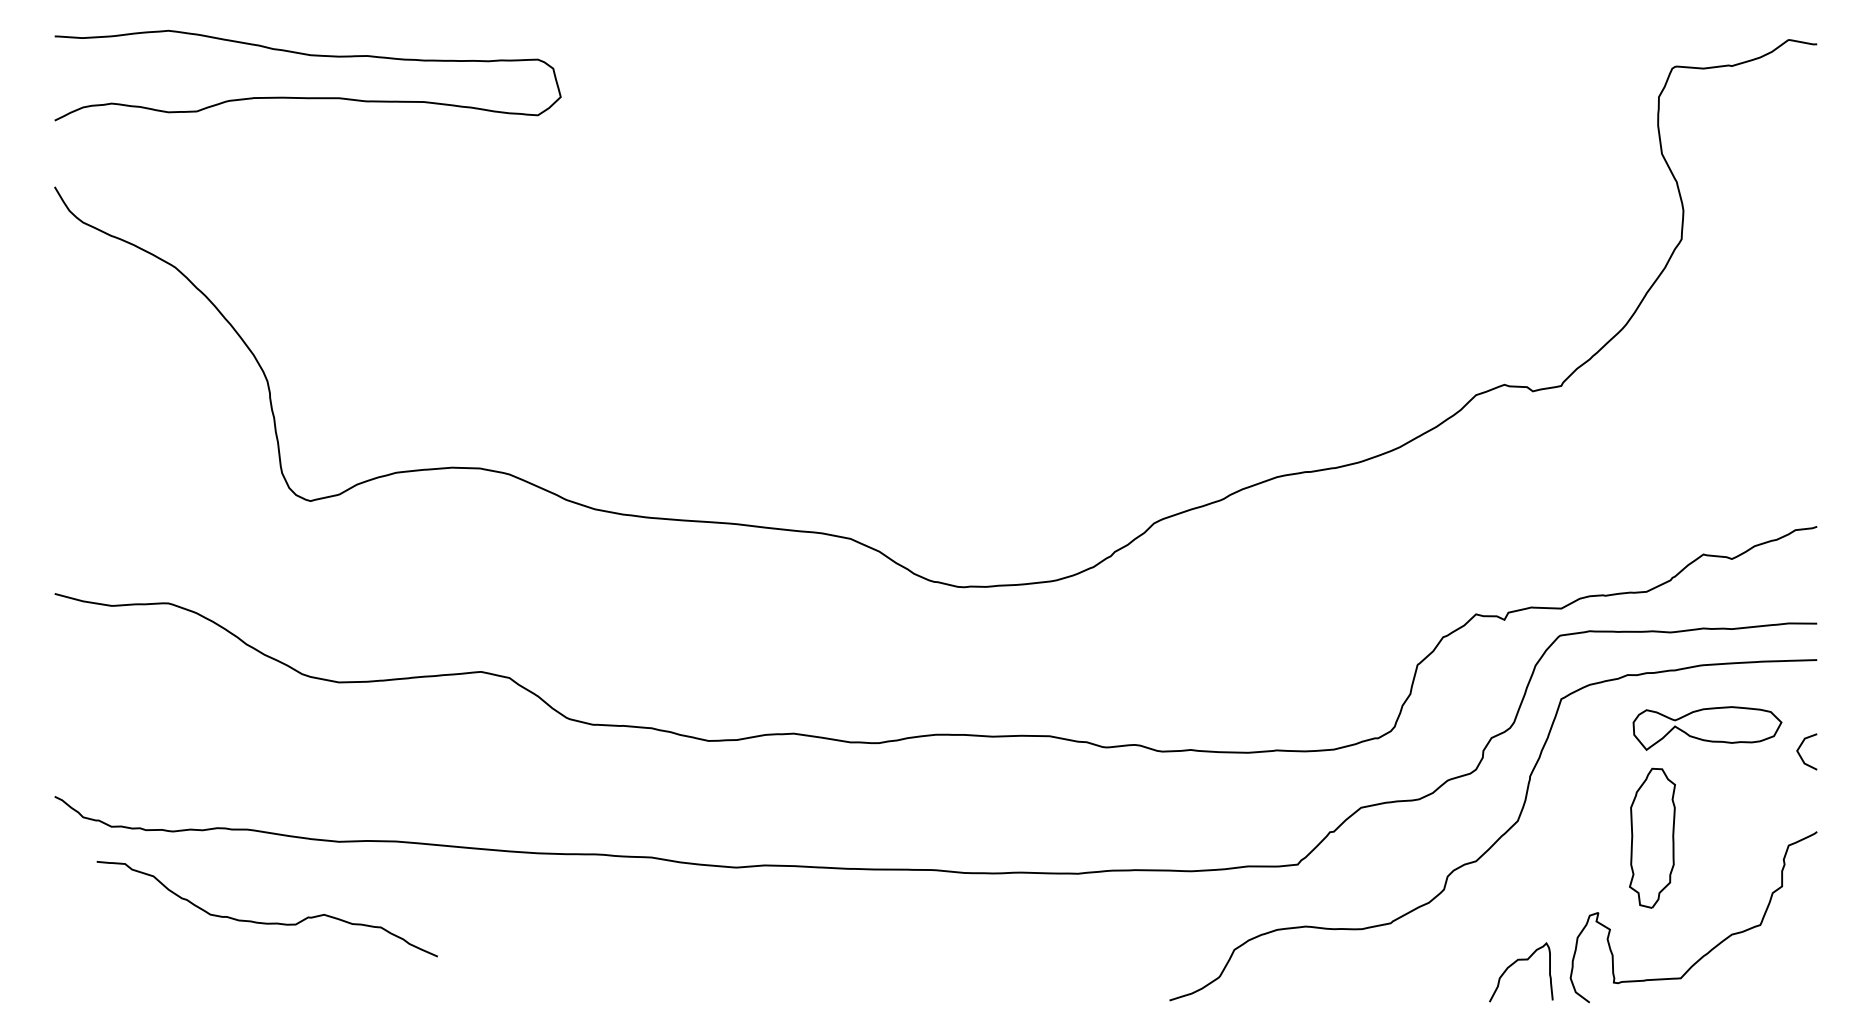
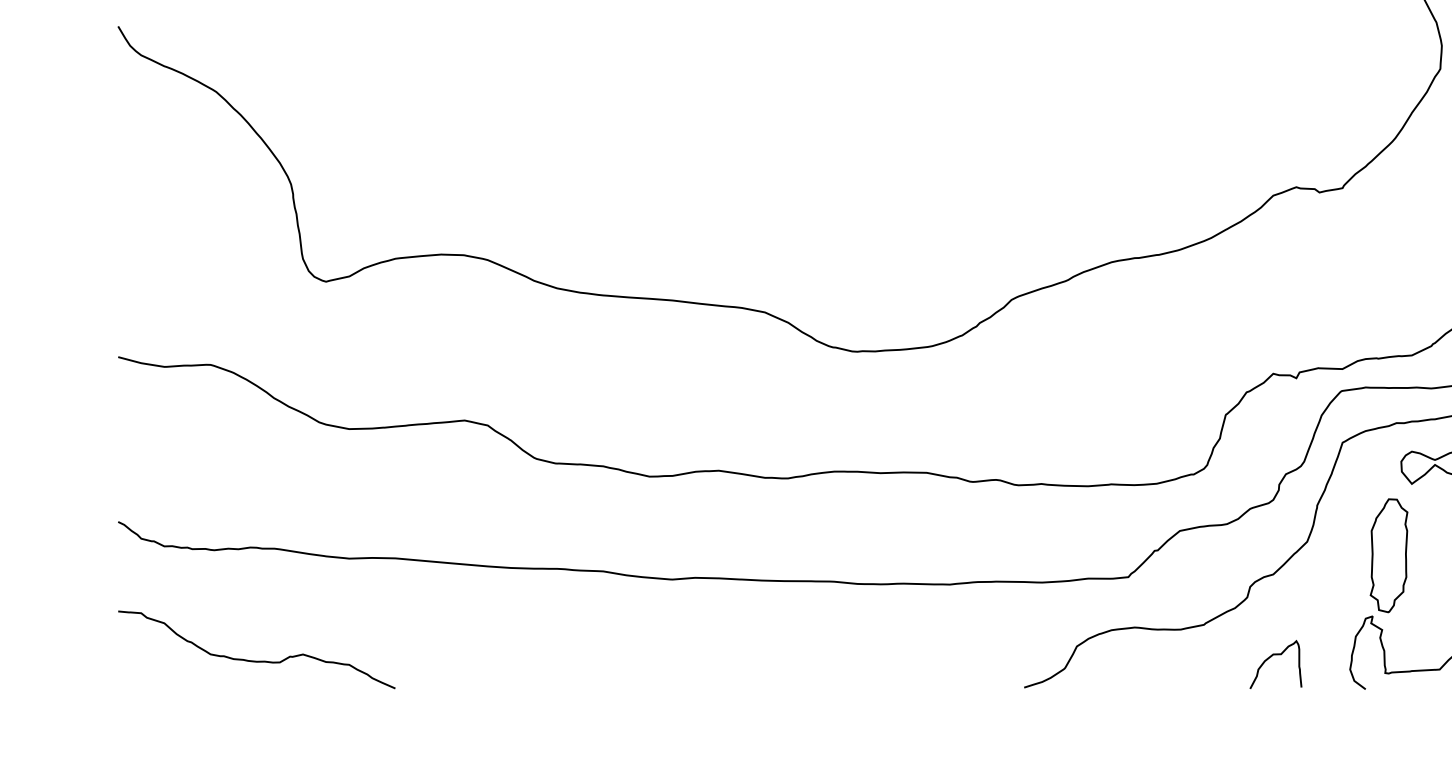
part: (1652, 837) -> (1389, 555), moved
curve: (266, 922) -> (256, 660), moved
curve: (1516, 962) -> (1272, 656), moved

